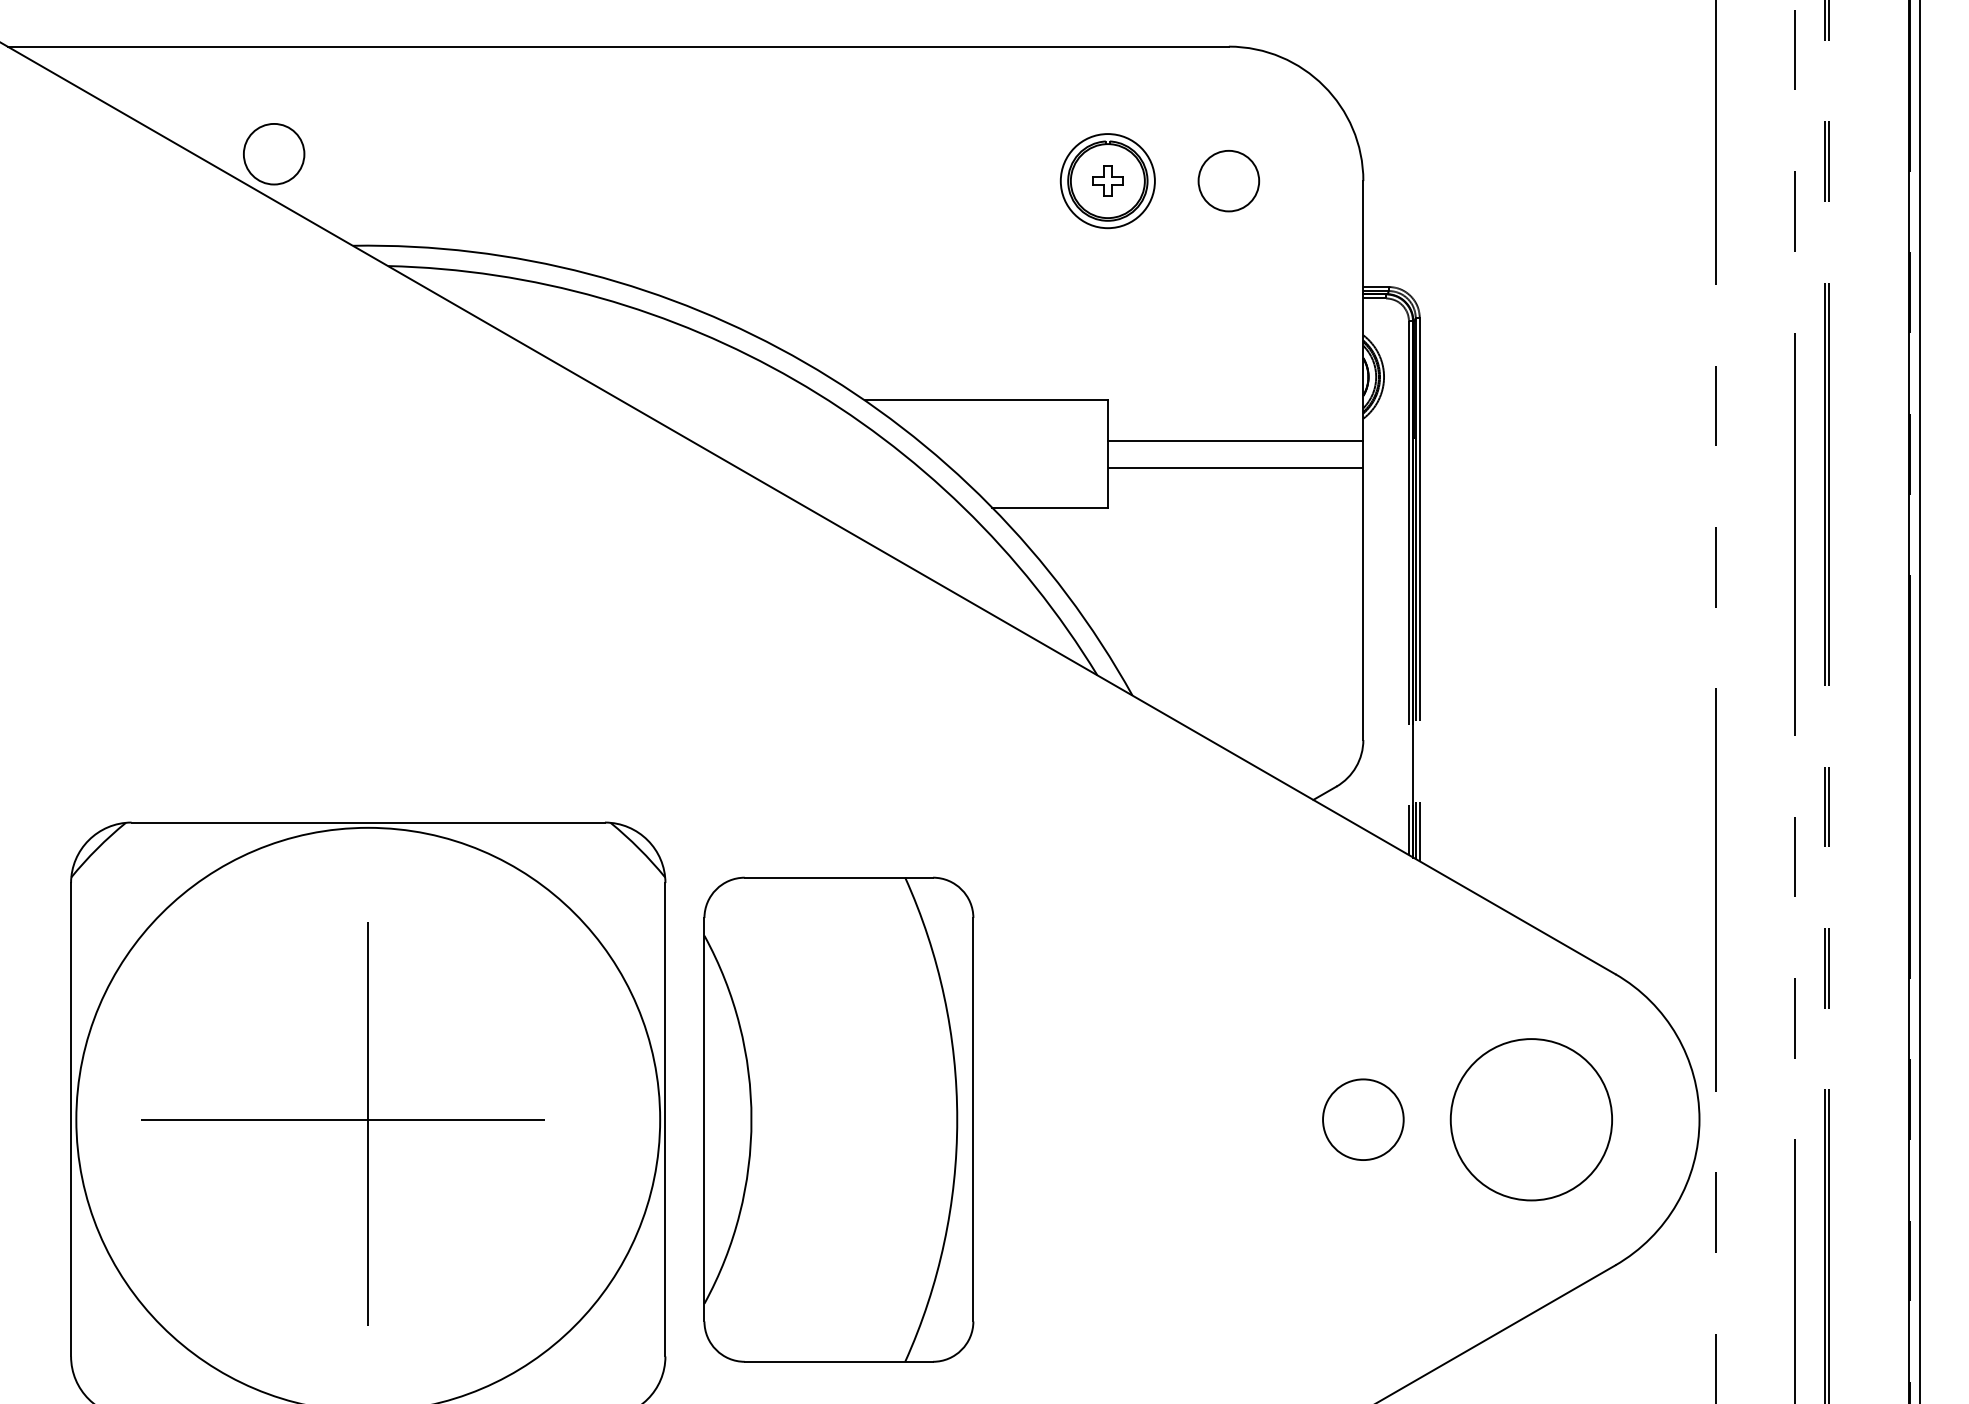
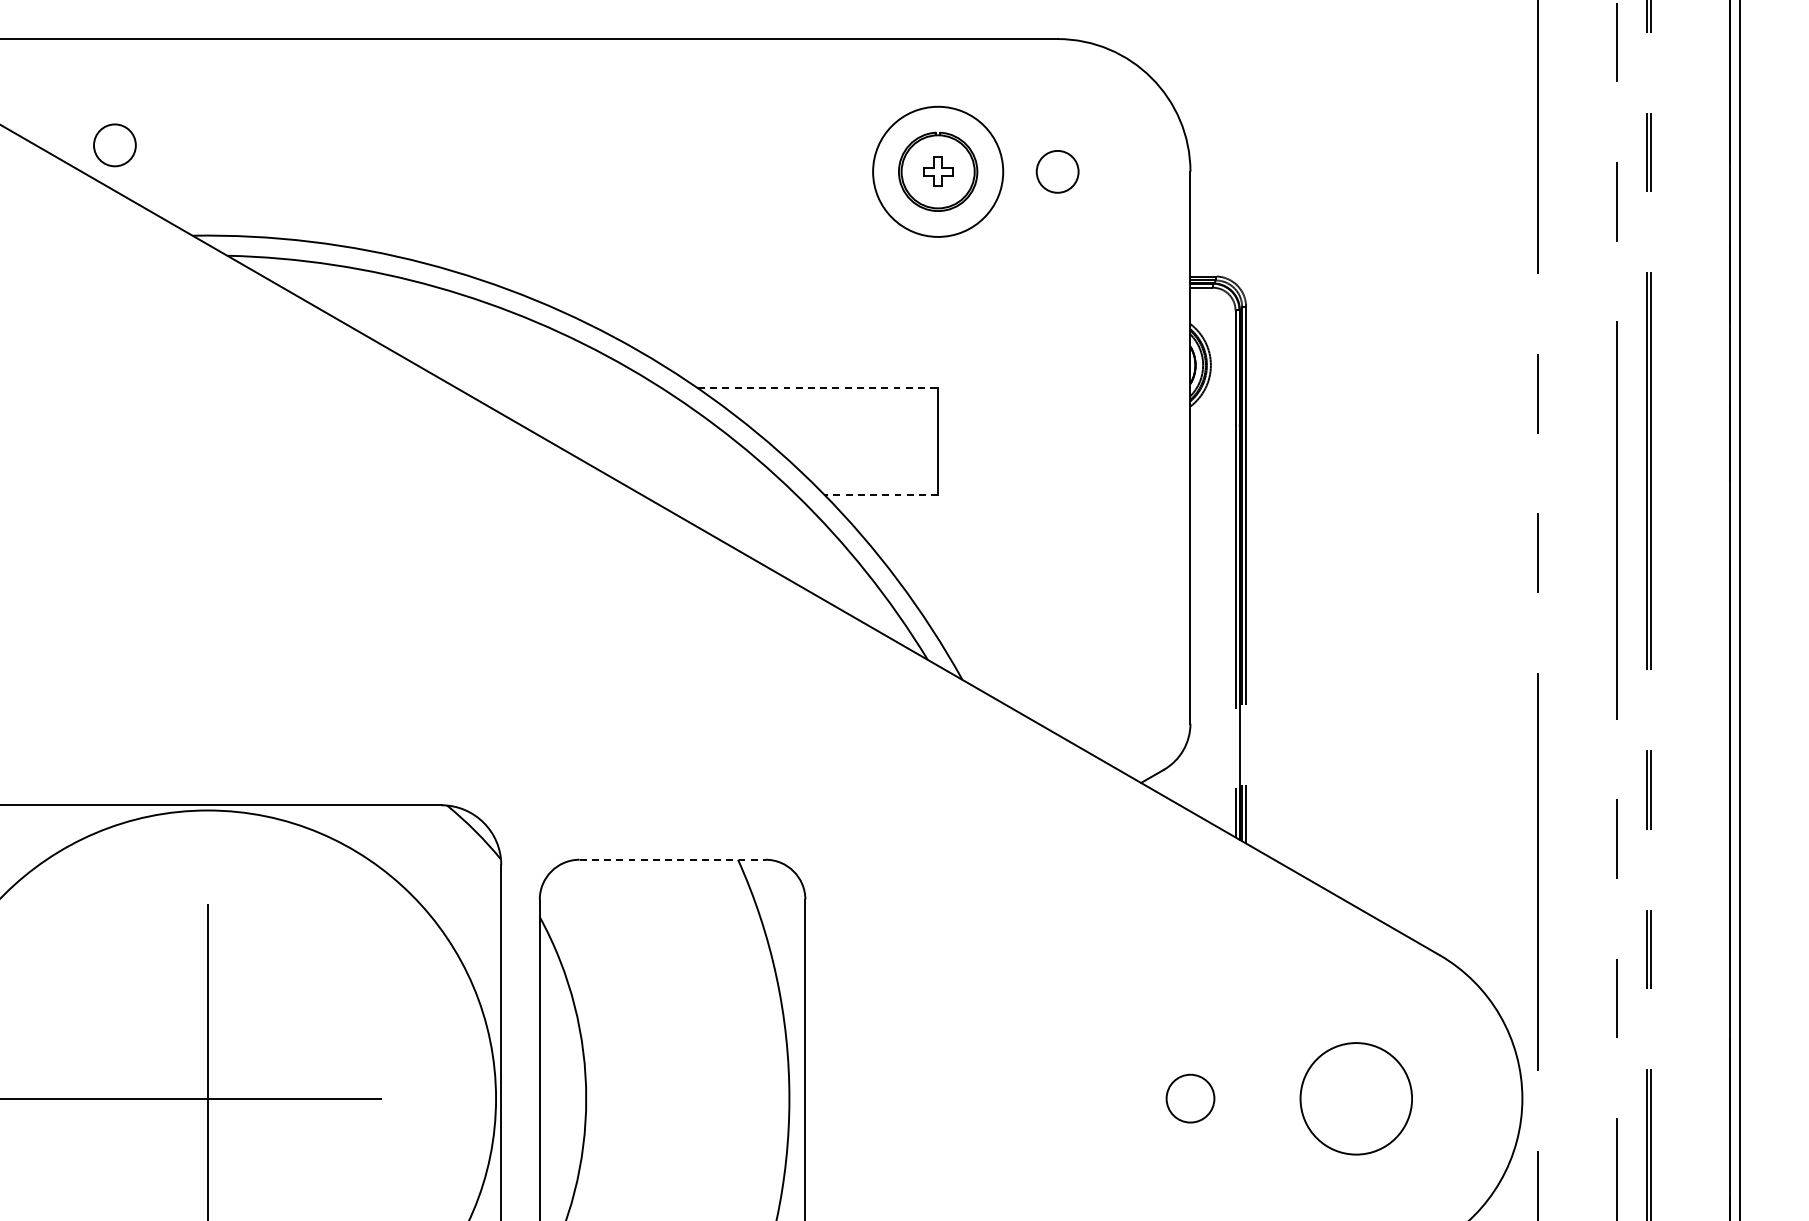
circle: (274, 154) -> (115, 145), size x0.7
circle: (1228, 180) -> (1057, 171), size x0.7
circle: (1107, 181) -> (937, 172), size x1.4
line: (986, 400) -> (818, 388), solid -> dashed
line: (1235, 440) -> (1064, 428), removed
line: (1235, 467) -> (1064, 454), removed
line: (1050, 507) -> (881, 494), solid -> dashed
line: (839, 877) -> (673, 859), solid -> dashed
circle: (1363, 1119) -> (1190, 1098), size x0.6
circle: (1530, 1119) -> (1355, 1098), size x0.7

